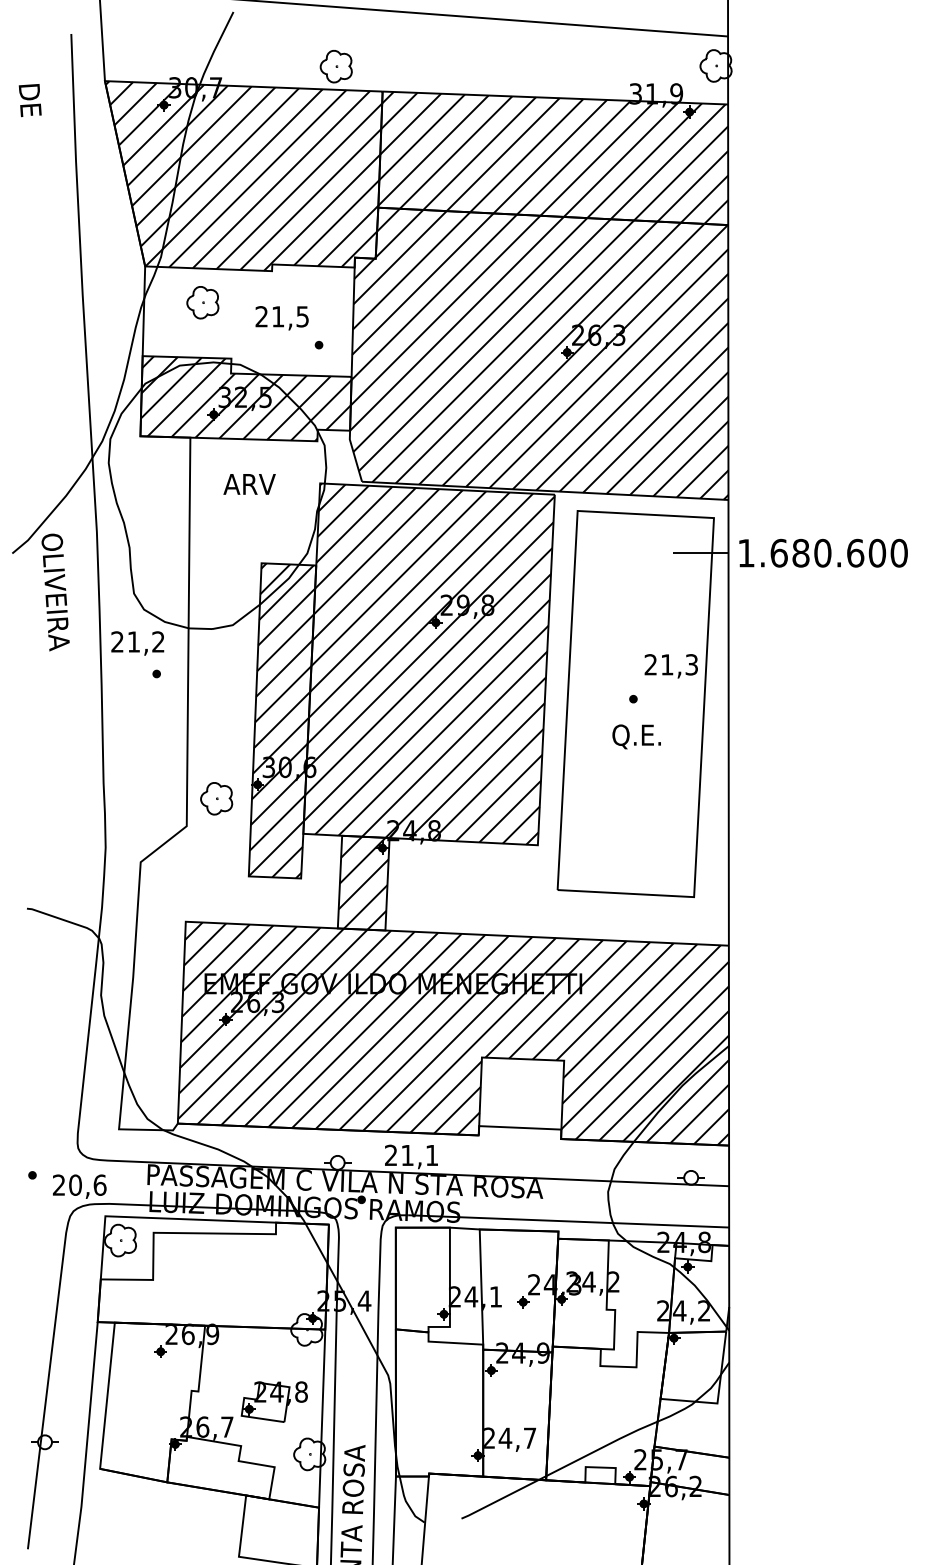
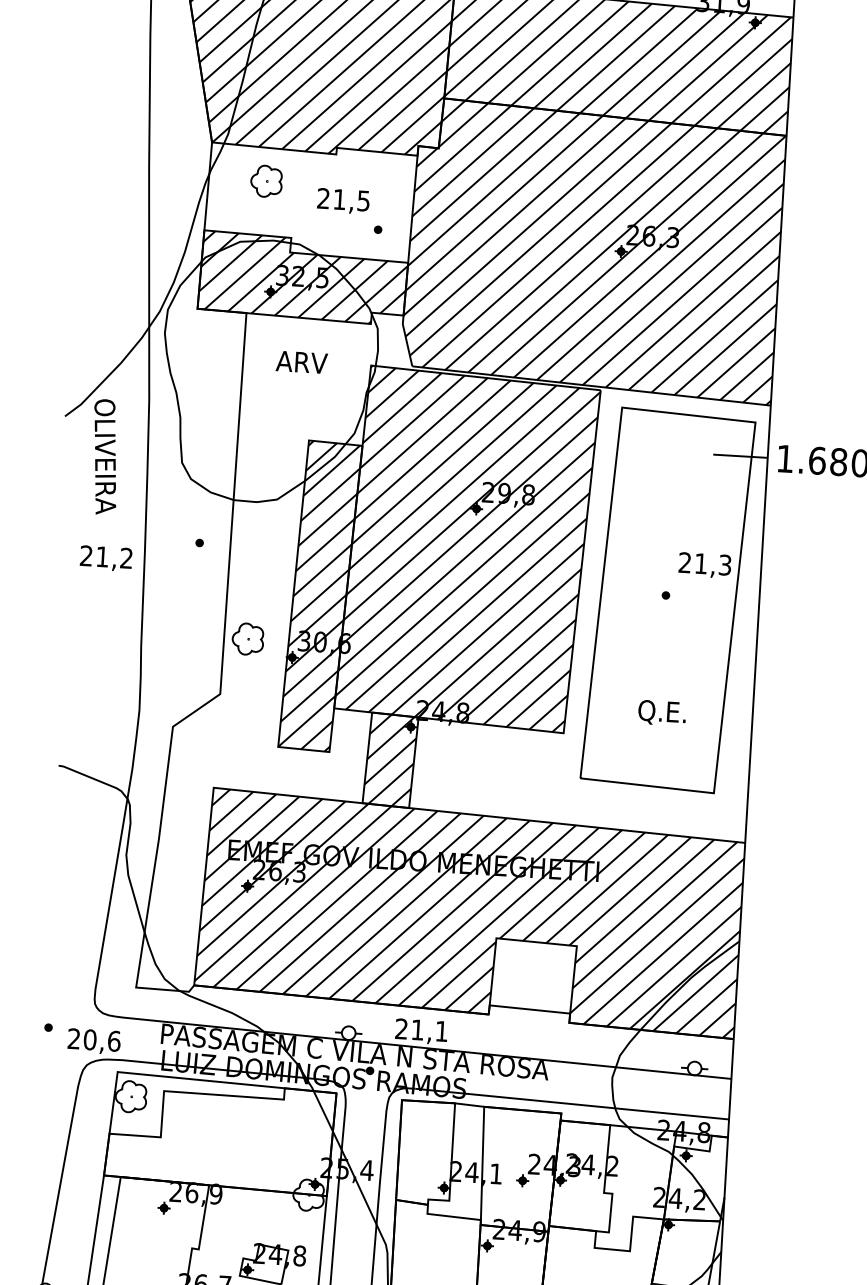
text: (137, 643) -> (105, 558), moved
text: (636, 736) -> (661, 712), moved
part: (216, 798) -> (247, 638), moved

